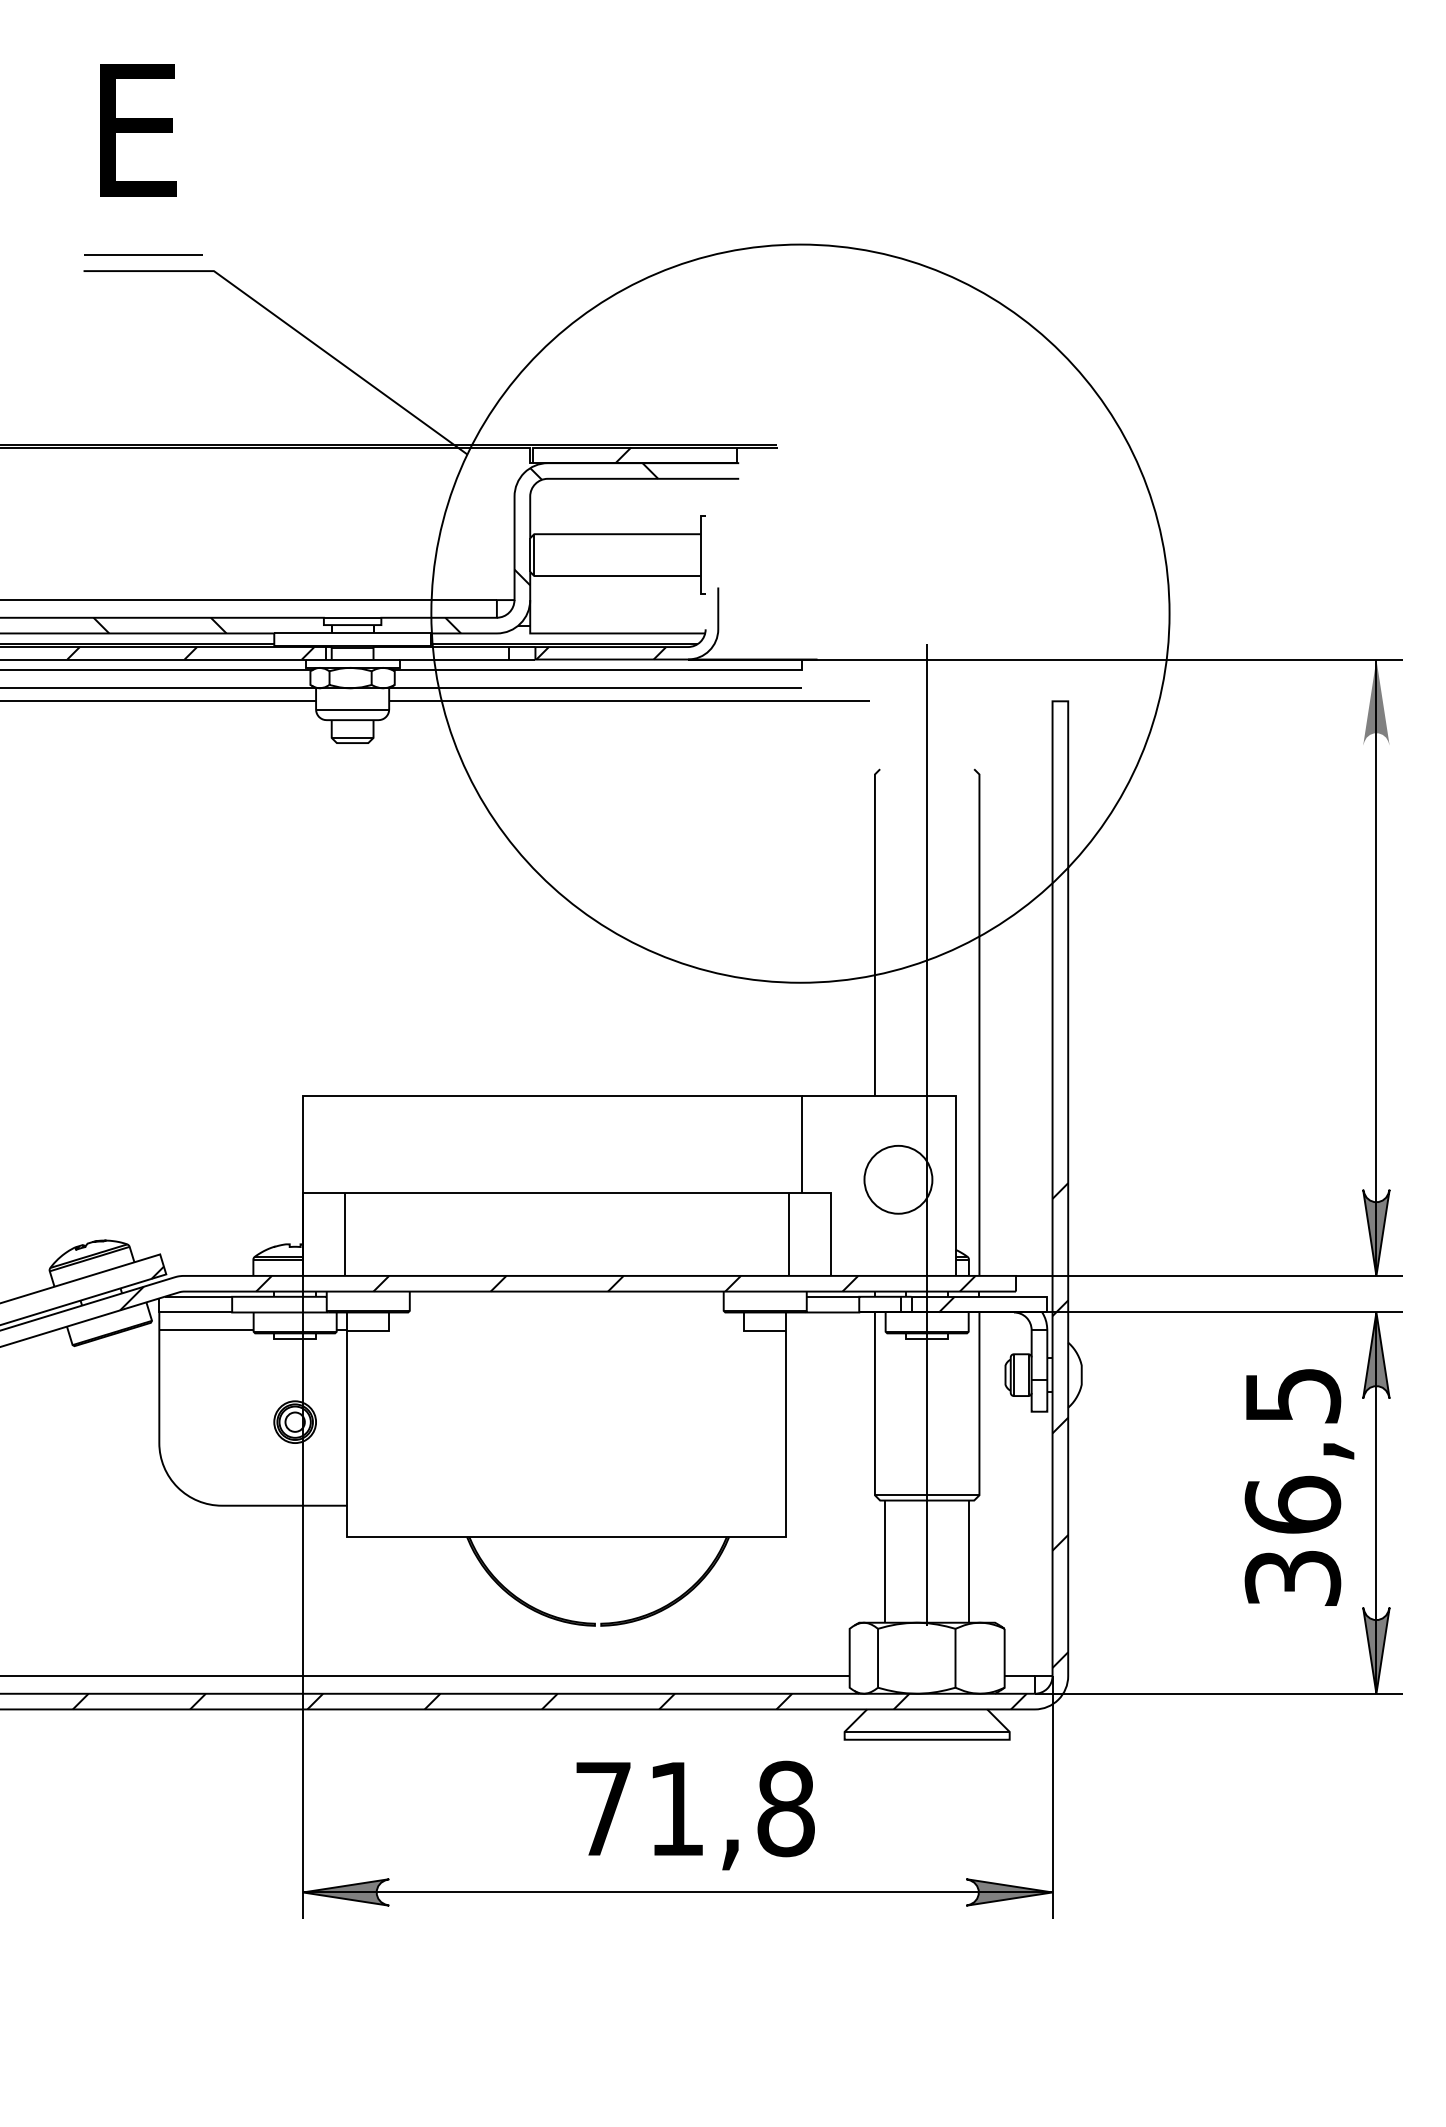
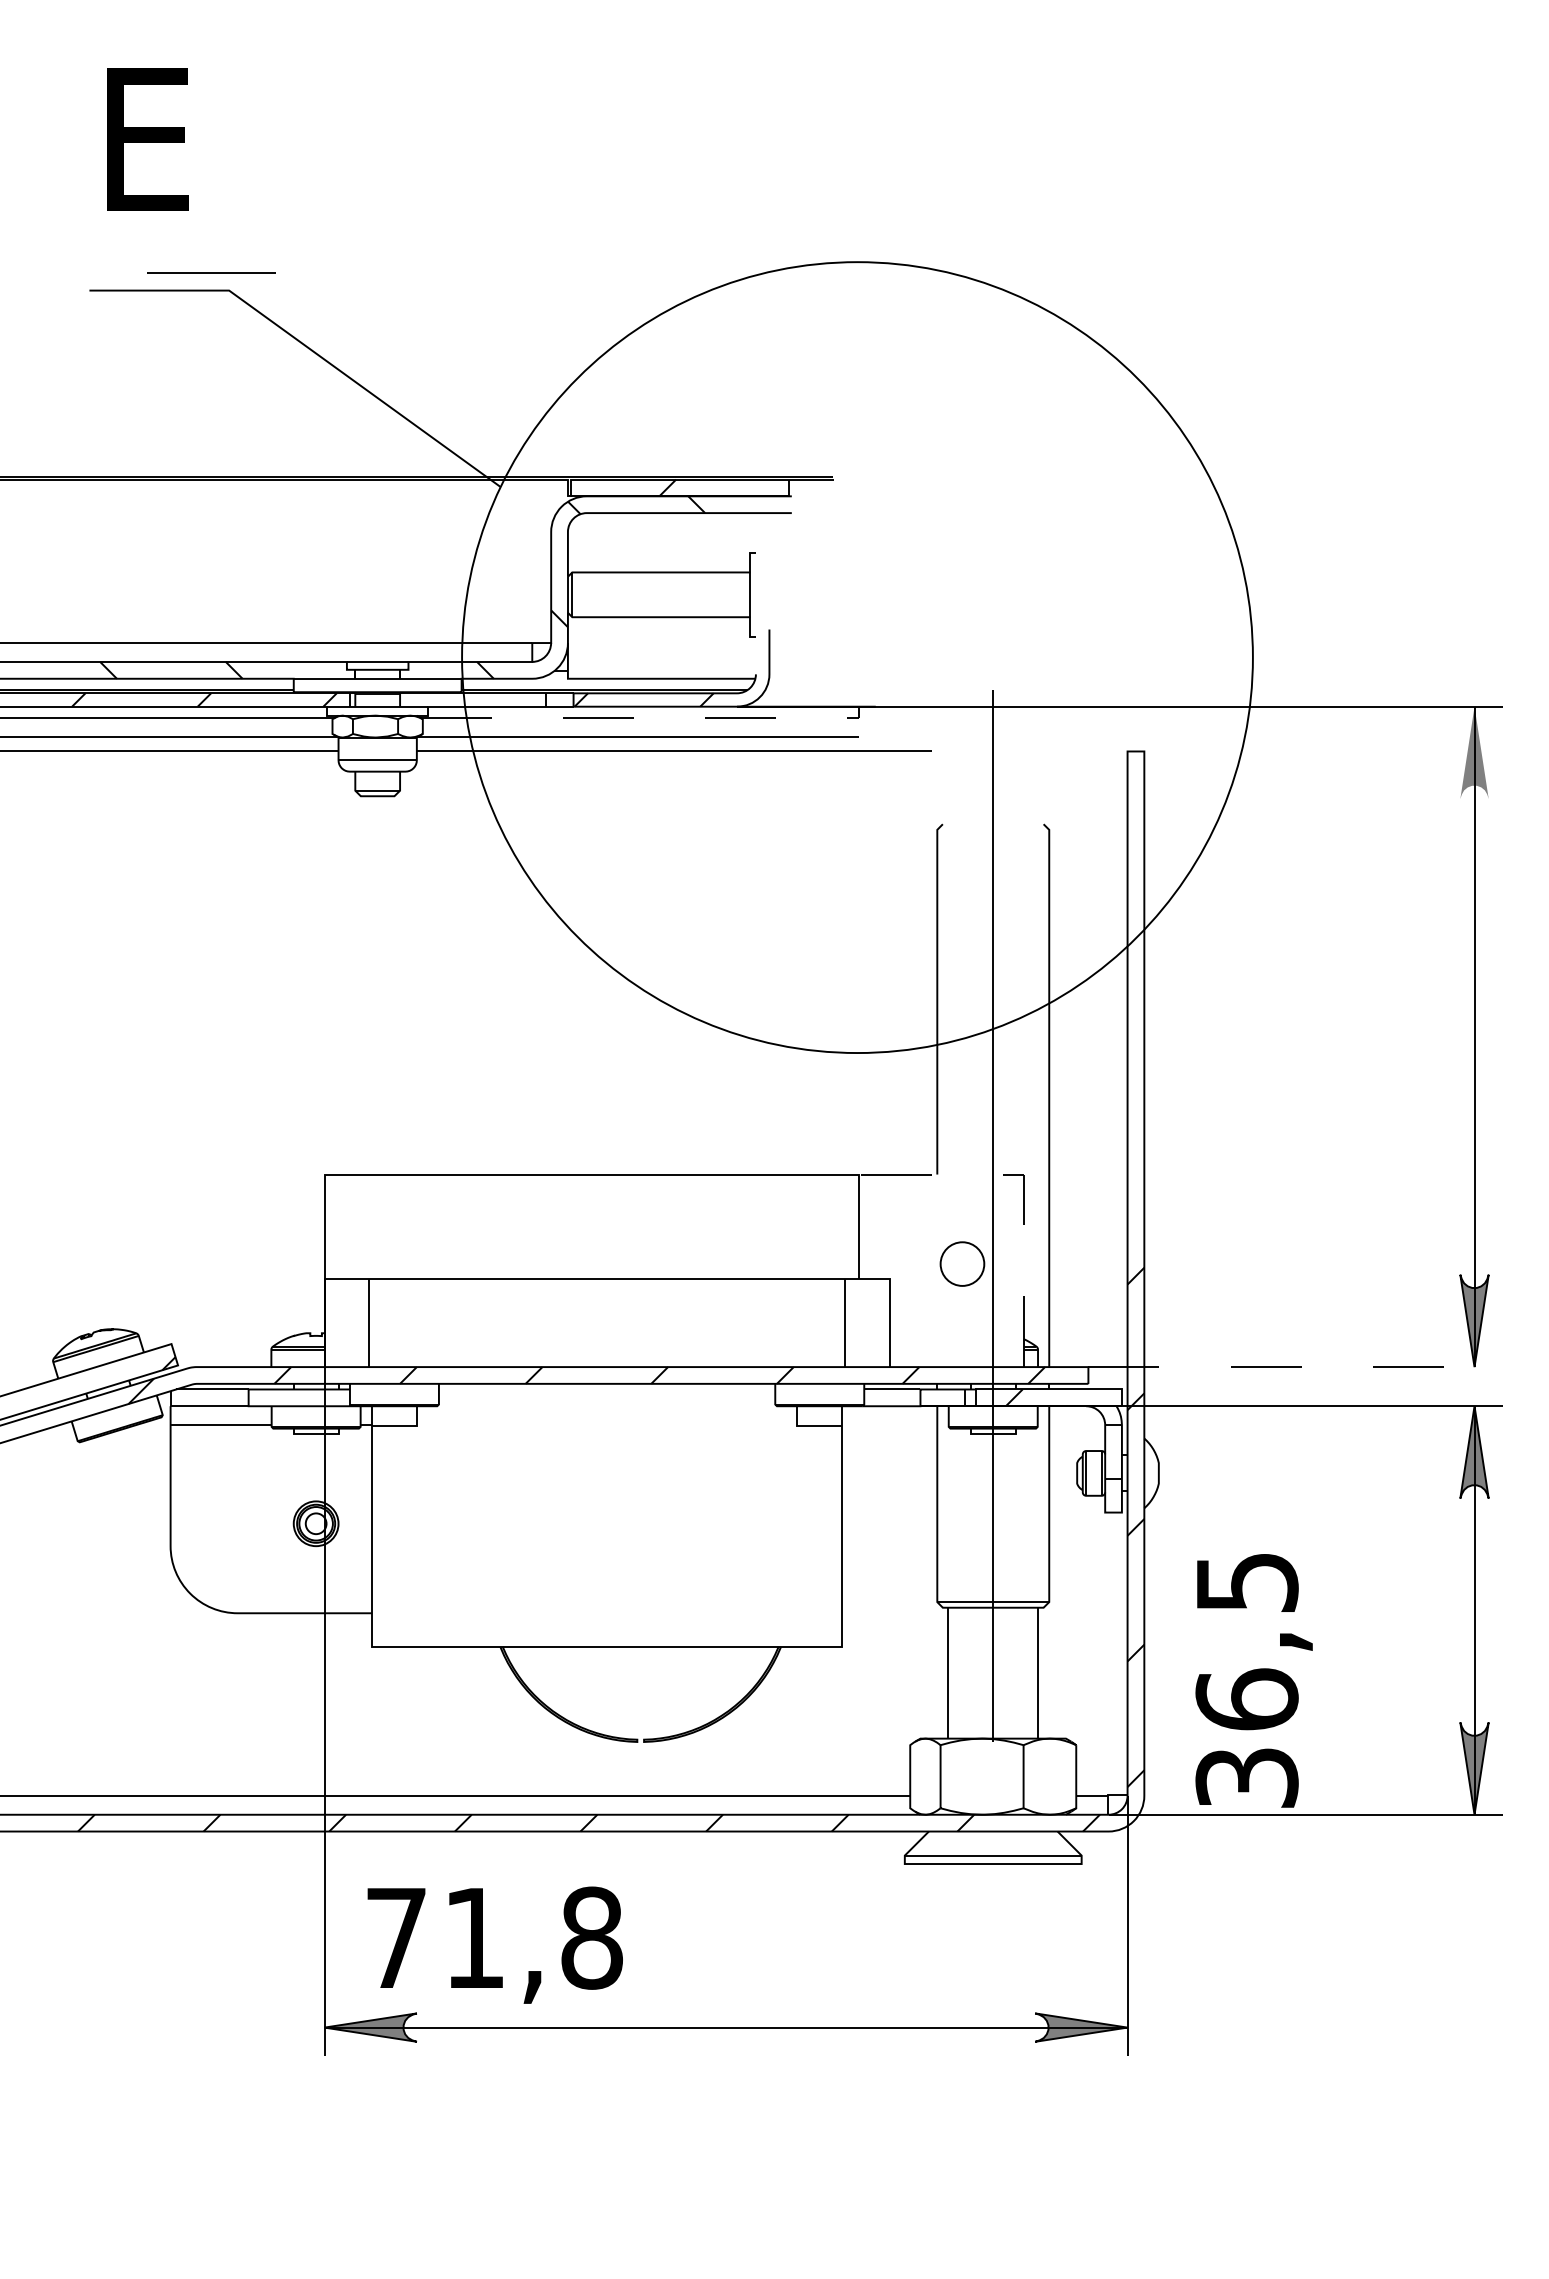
line: (143, 254) -> (211, 272), moved
line: (603, 669) -> (646, 717), solid -> dashed
line: (956, 1108) -> (1024, 1187), solid -> dashed
circle: (898, 1179) -> (962, 1263), size x0.6
line: (1209, 1276) -> (1295, 1367), solid -> dashed
text: (1298, 1487) -> (1253, 1680), moved
text: (694, 1814) -> (494, 1944), moved

